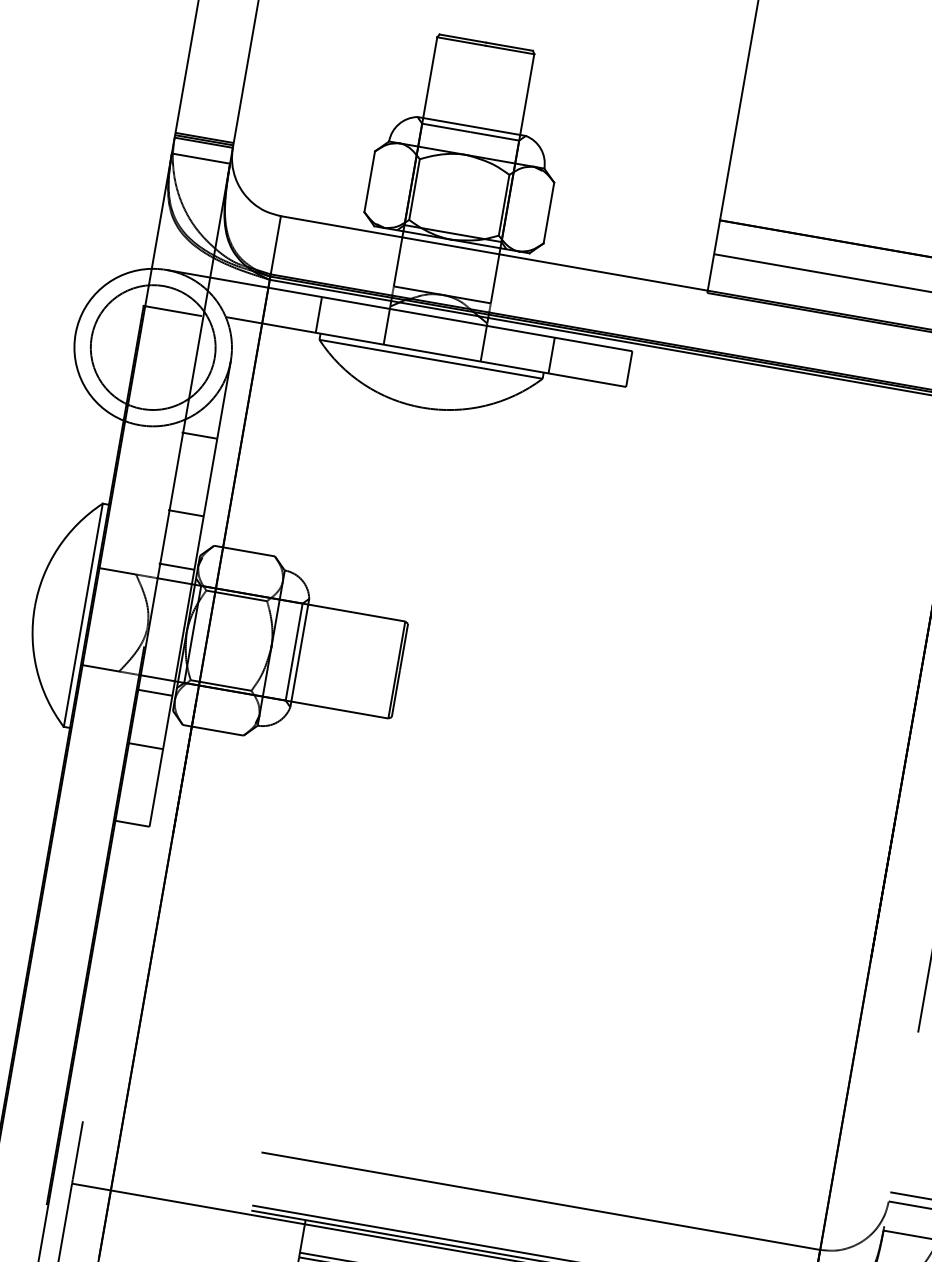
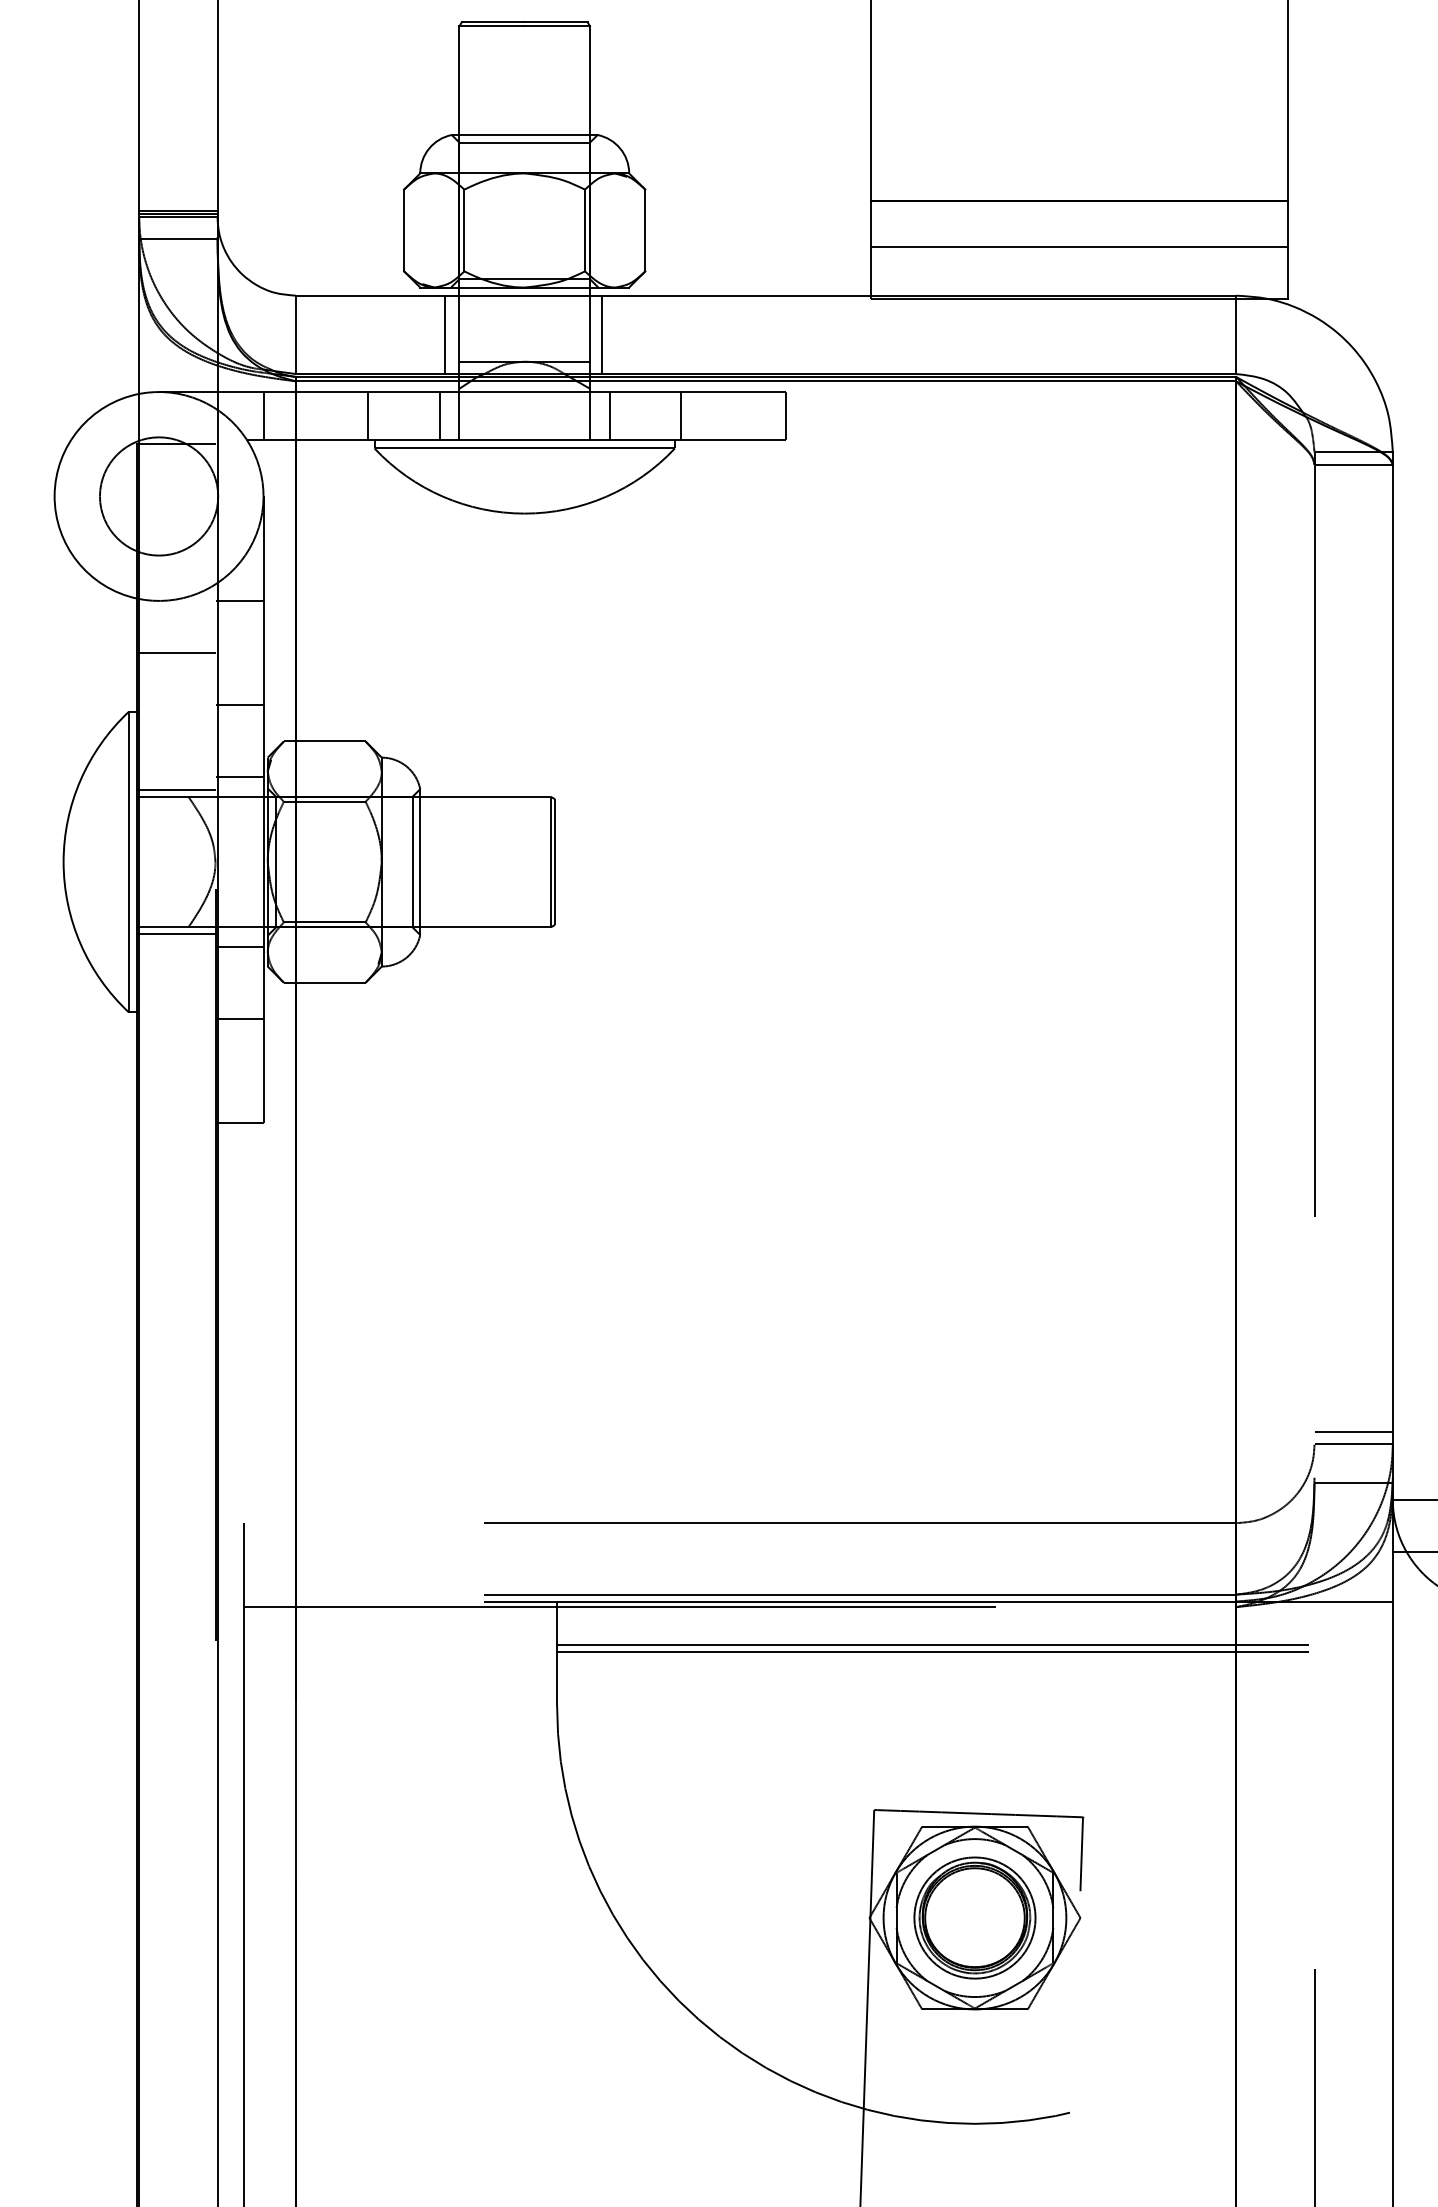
line: (386, 264) -> (445, 334), added
line: (503, 284) -> (602, 334), added
line: (241, 301) -> (263, 416), added
line: (371, 324) -> (439, 416), added
line: (498, 346) -> (609, 416), added
circle: (152, 347) -> (158, 496), size x0.71
line: (145, 466) -> (176, 653), added
line: (128, 568) -> (176, 790), added
line: (109, 674) -> (176, 933), added

